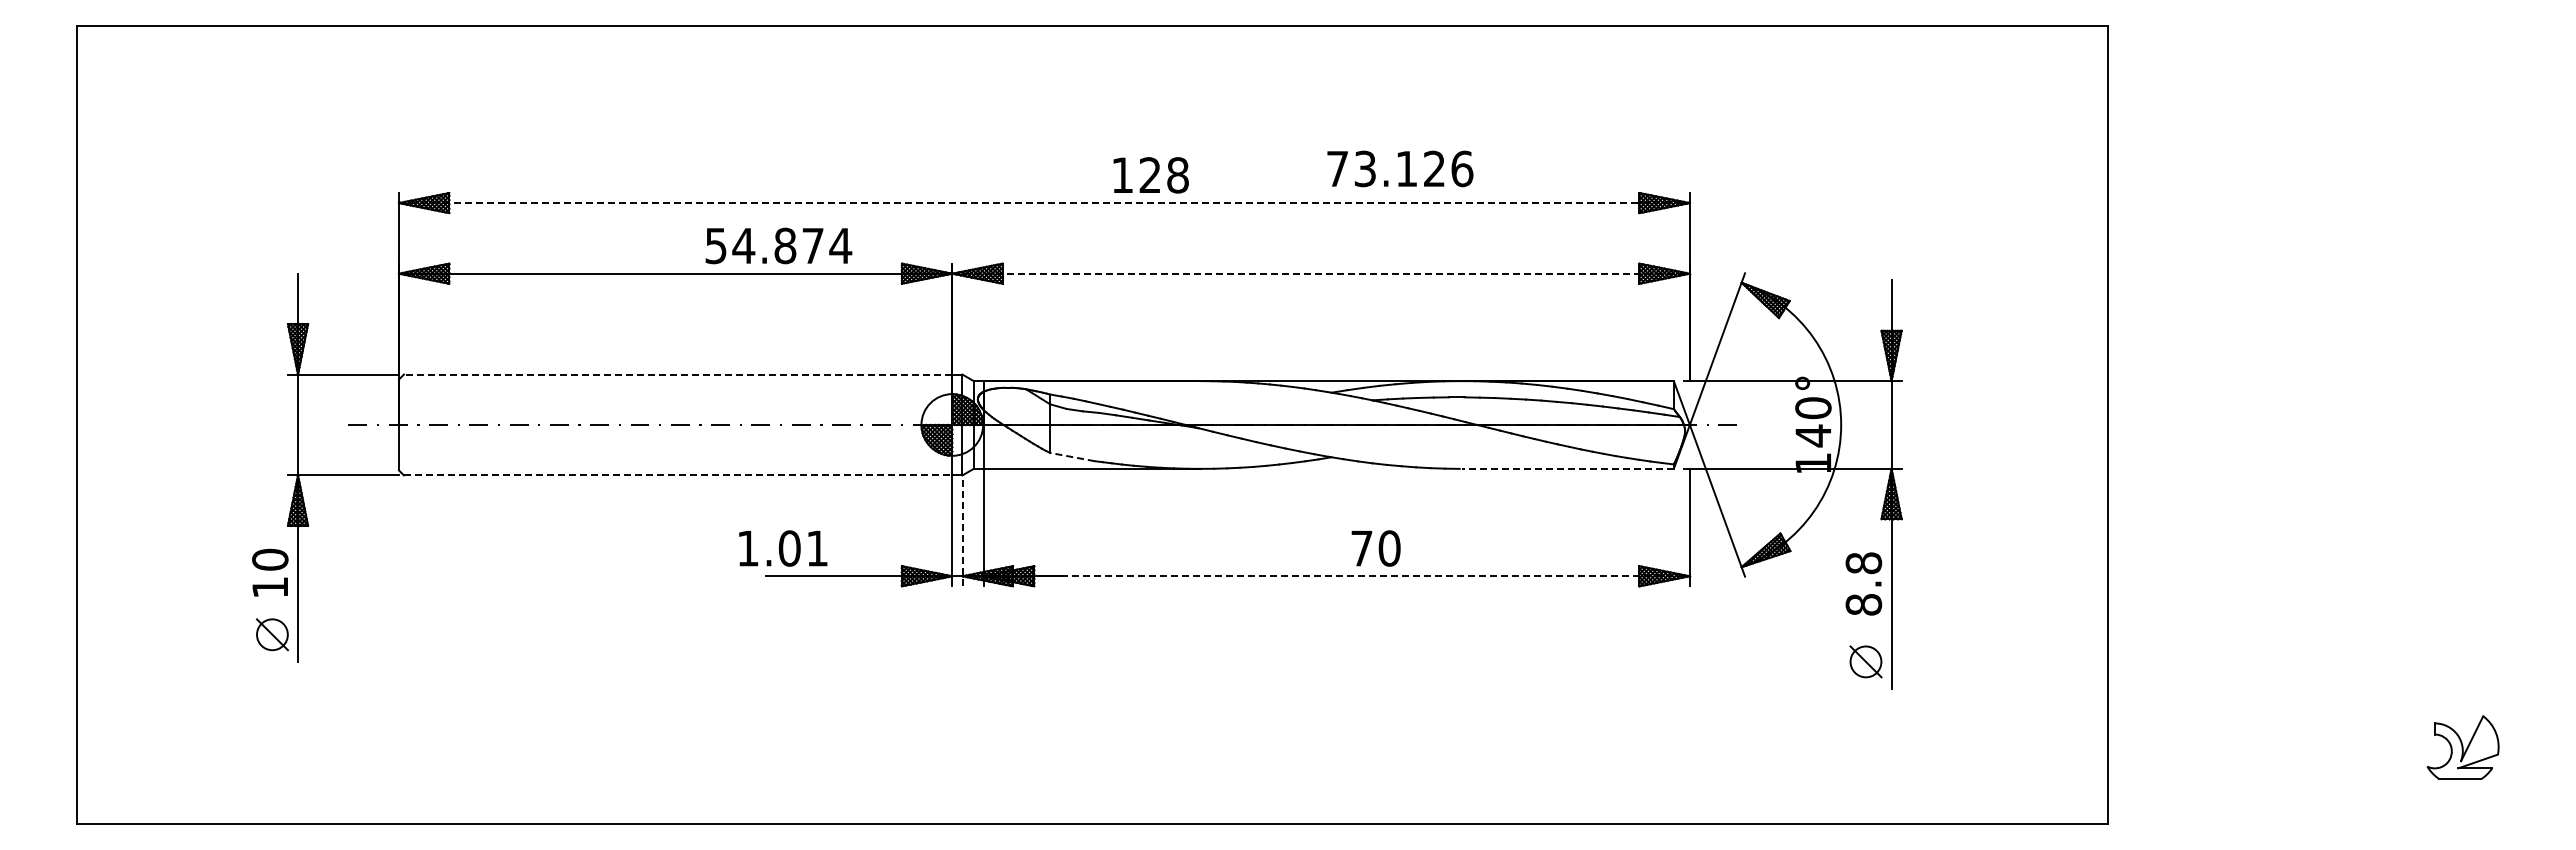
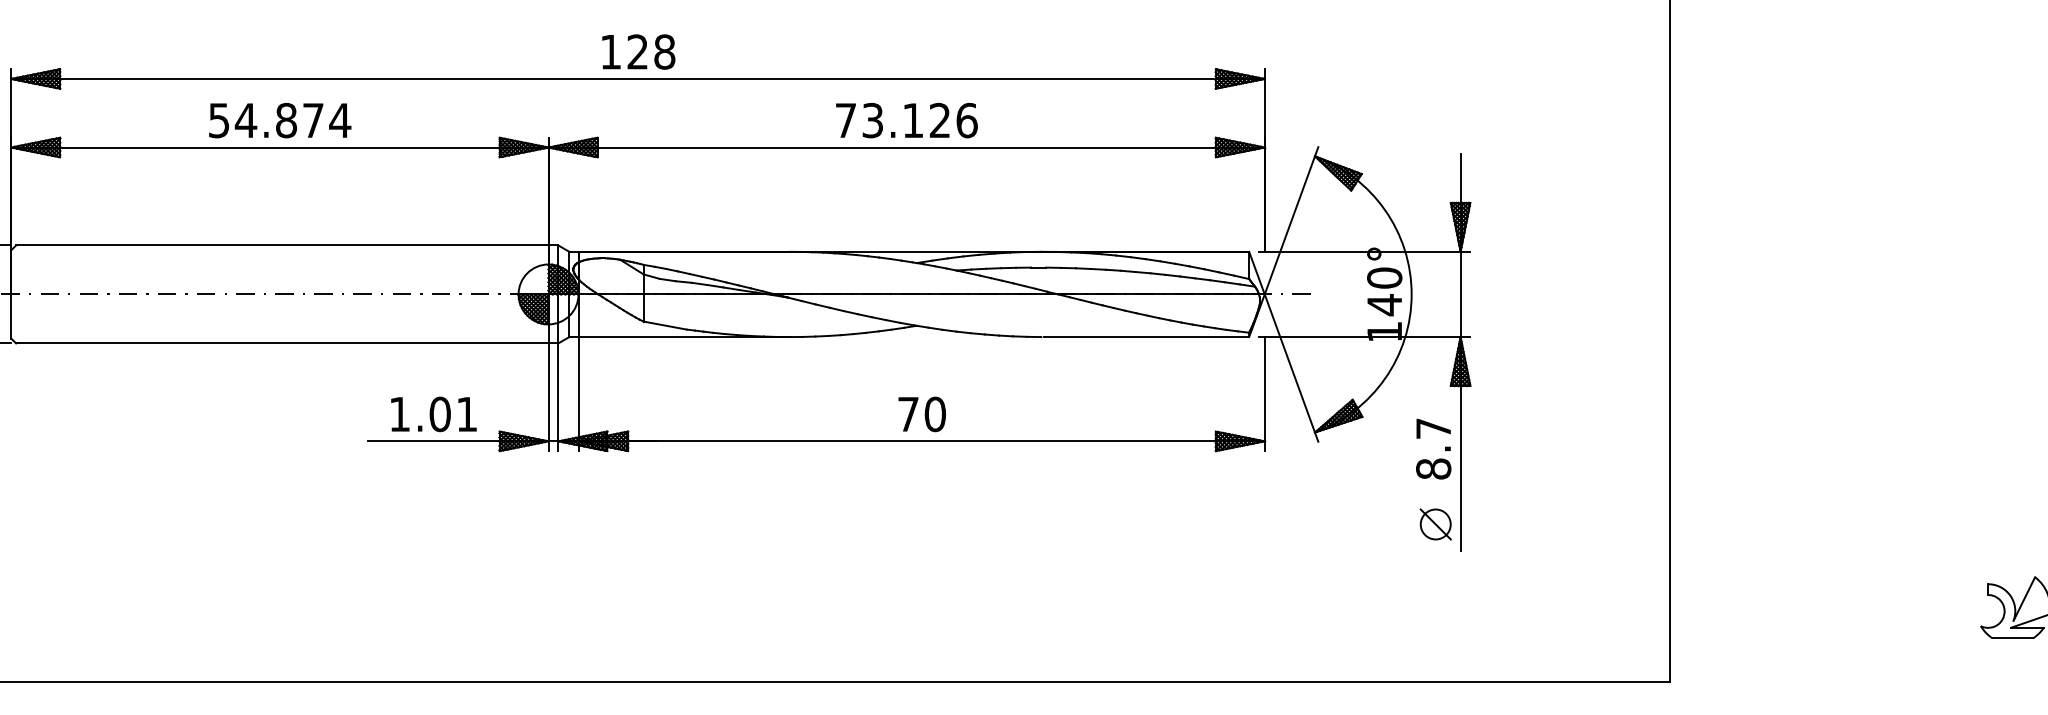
text: (1400, 168) -> (907, 120), moved
text: (1150, 175) -> (638, 52), moved
line: (1044, 203) -> (638, 79), dashed -> solid
text: (778, 245) -> (279, 120), moved
line: (1321, 273) -> (907, 147), dashed -> solid
line: (677, 374) -> (281, 245), dashed -> solid
line: (1072, 457) -> (665, 326), dashed -> solid
line: (1568, 468) -> (1146, 336), dashed -> solid
line: (678, 475) -> (282, 343), dashed -> solid
line: (962, 530) -> (558, 396), dashed -> solid
text: (783, 548) -> (434, 414), moved
text: (1375, 548) -> (921, 414), moved
text: (1863, 563) -> (1433, 428), 8.8 -> 8.7
line: (1337, 576) -> (922, 441), dashed -> solid

